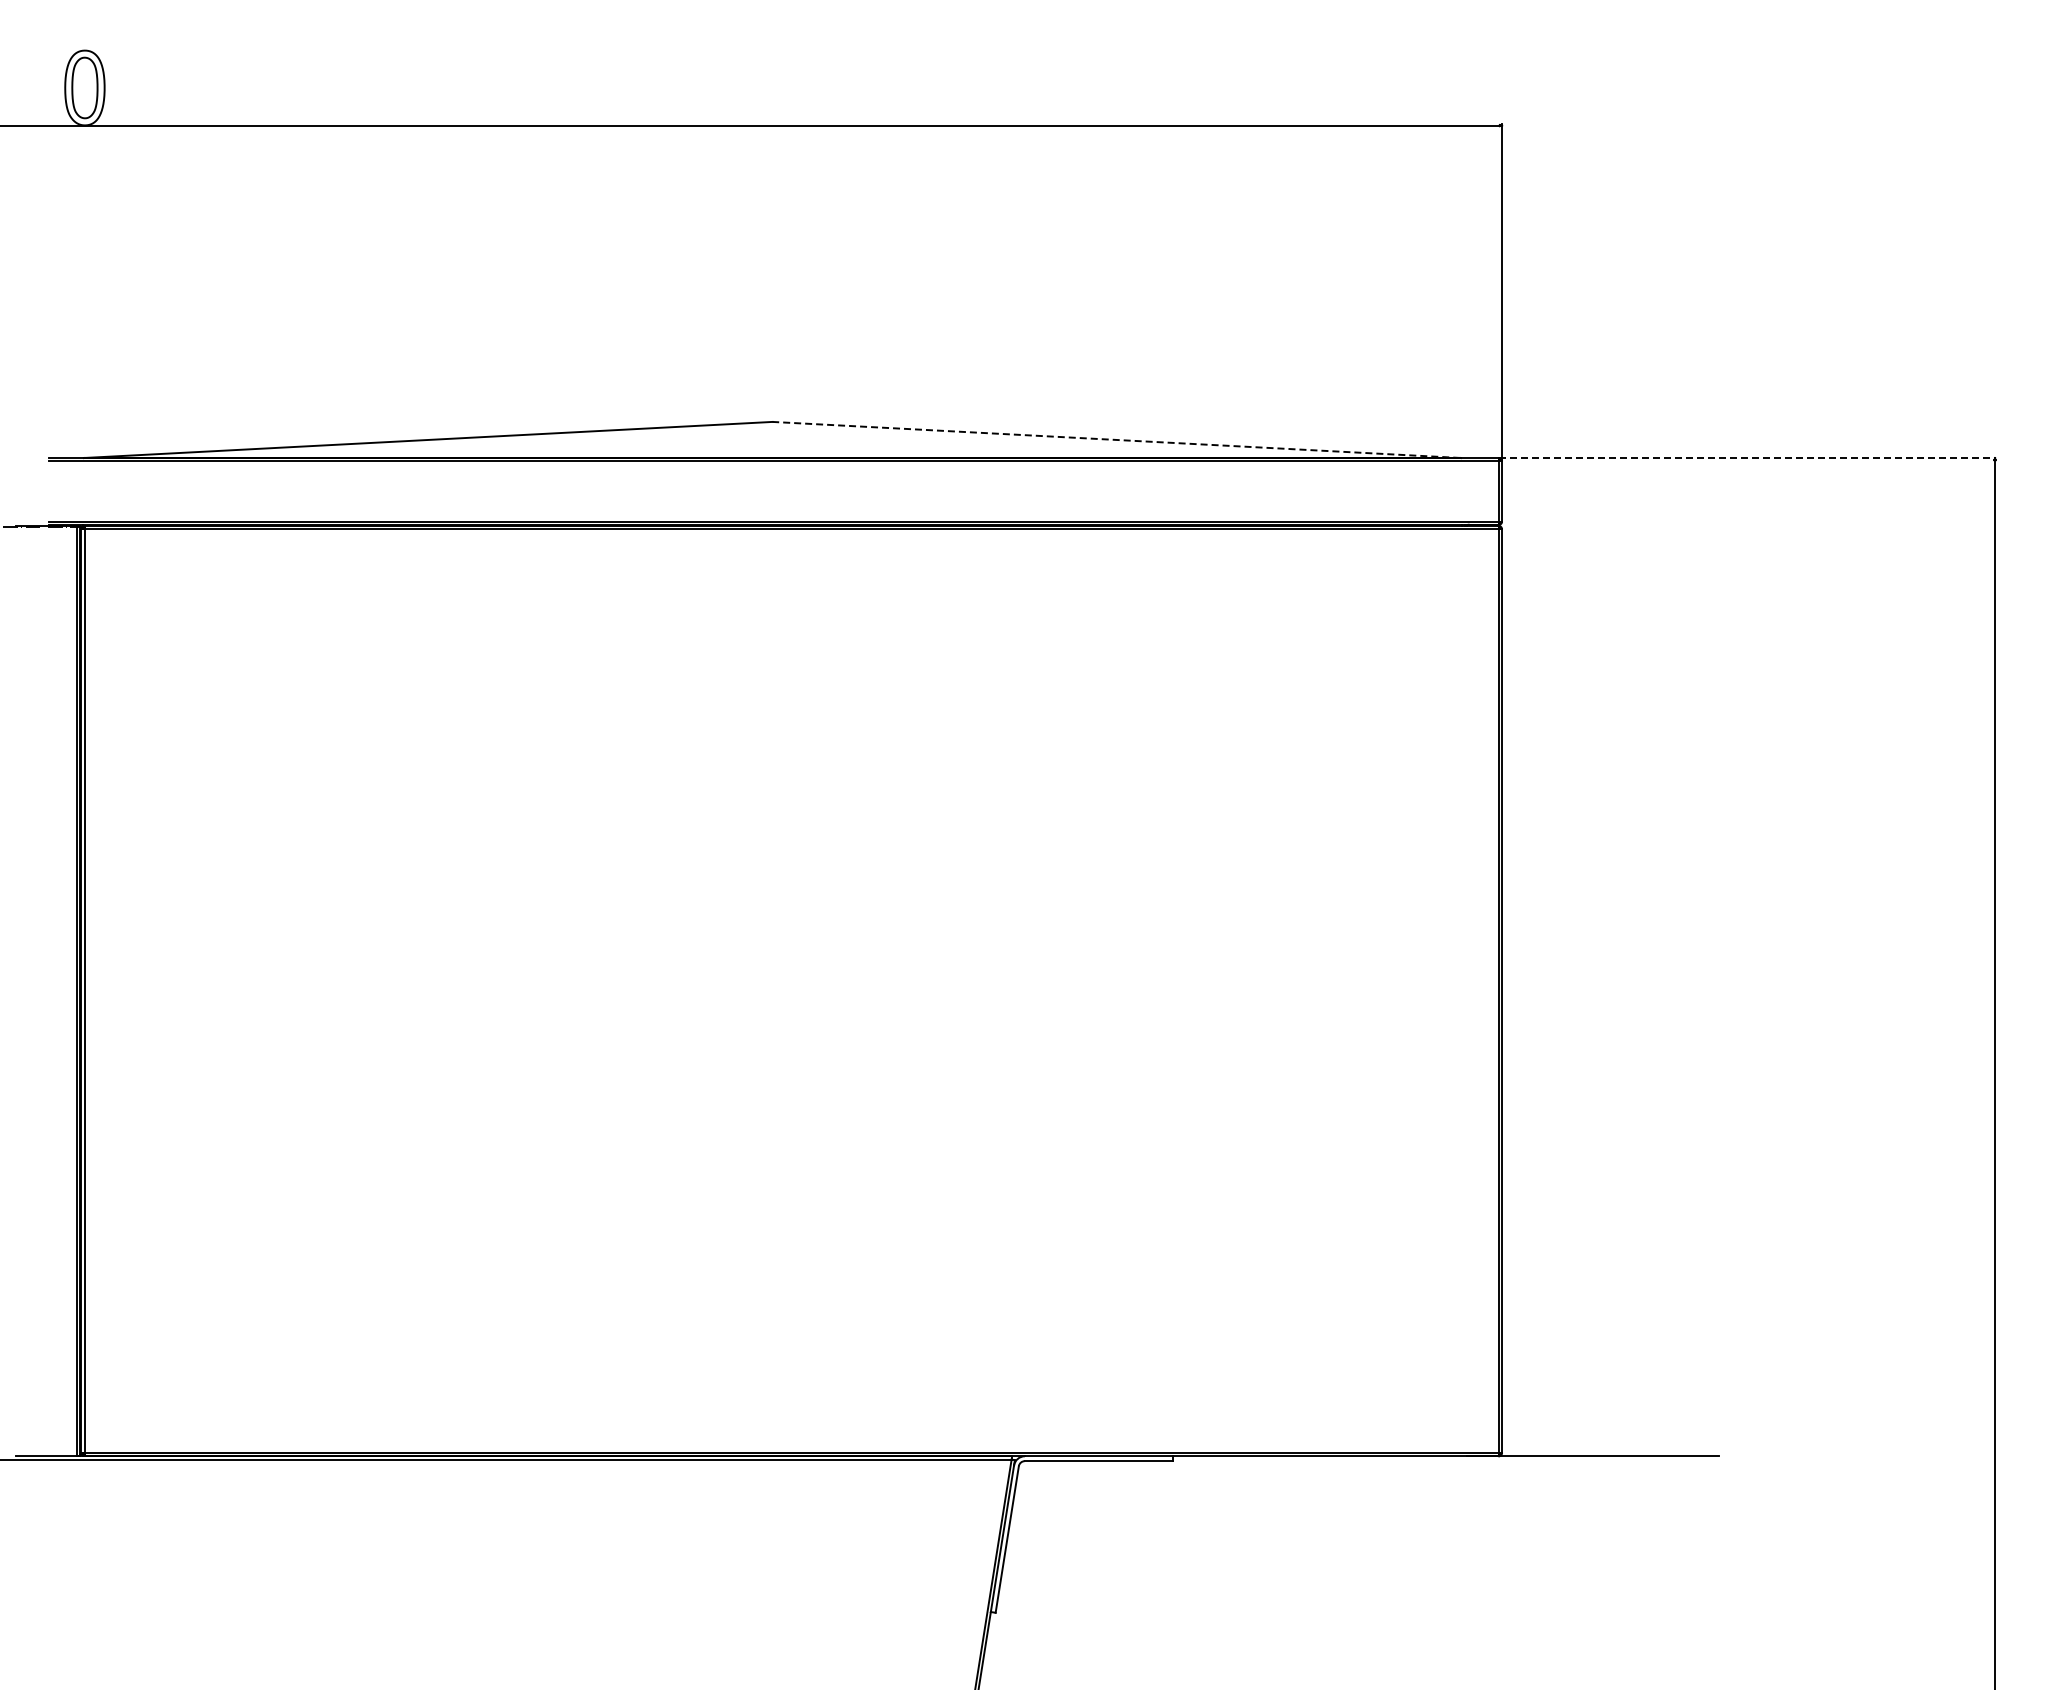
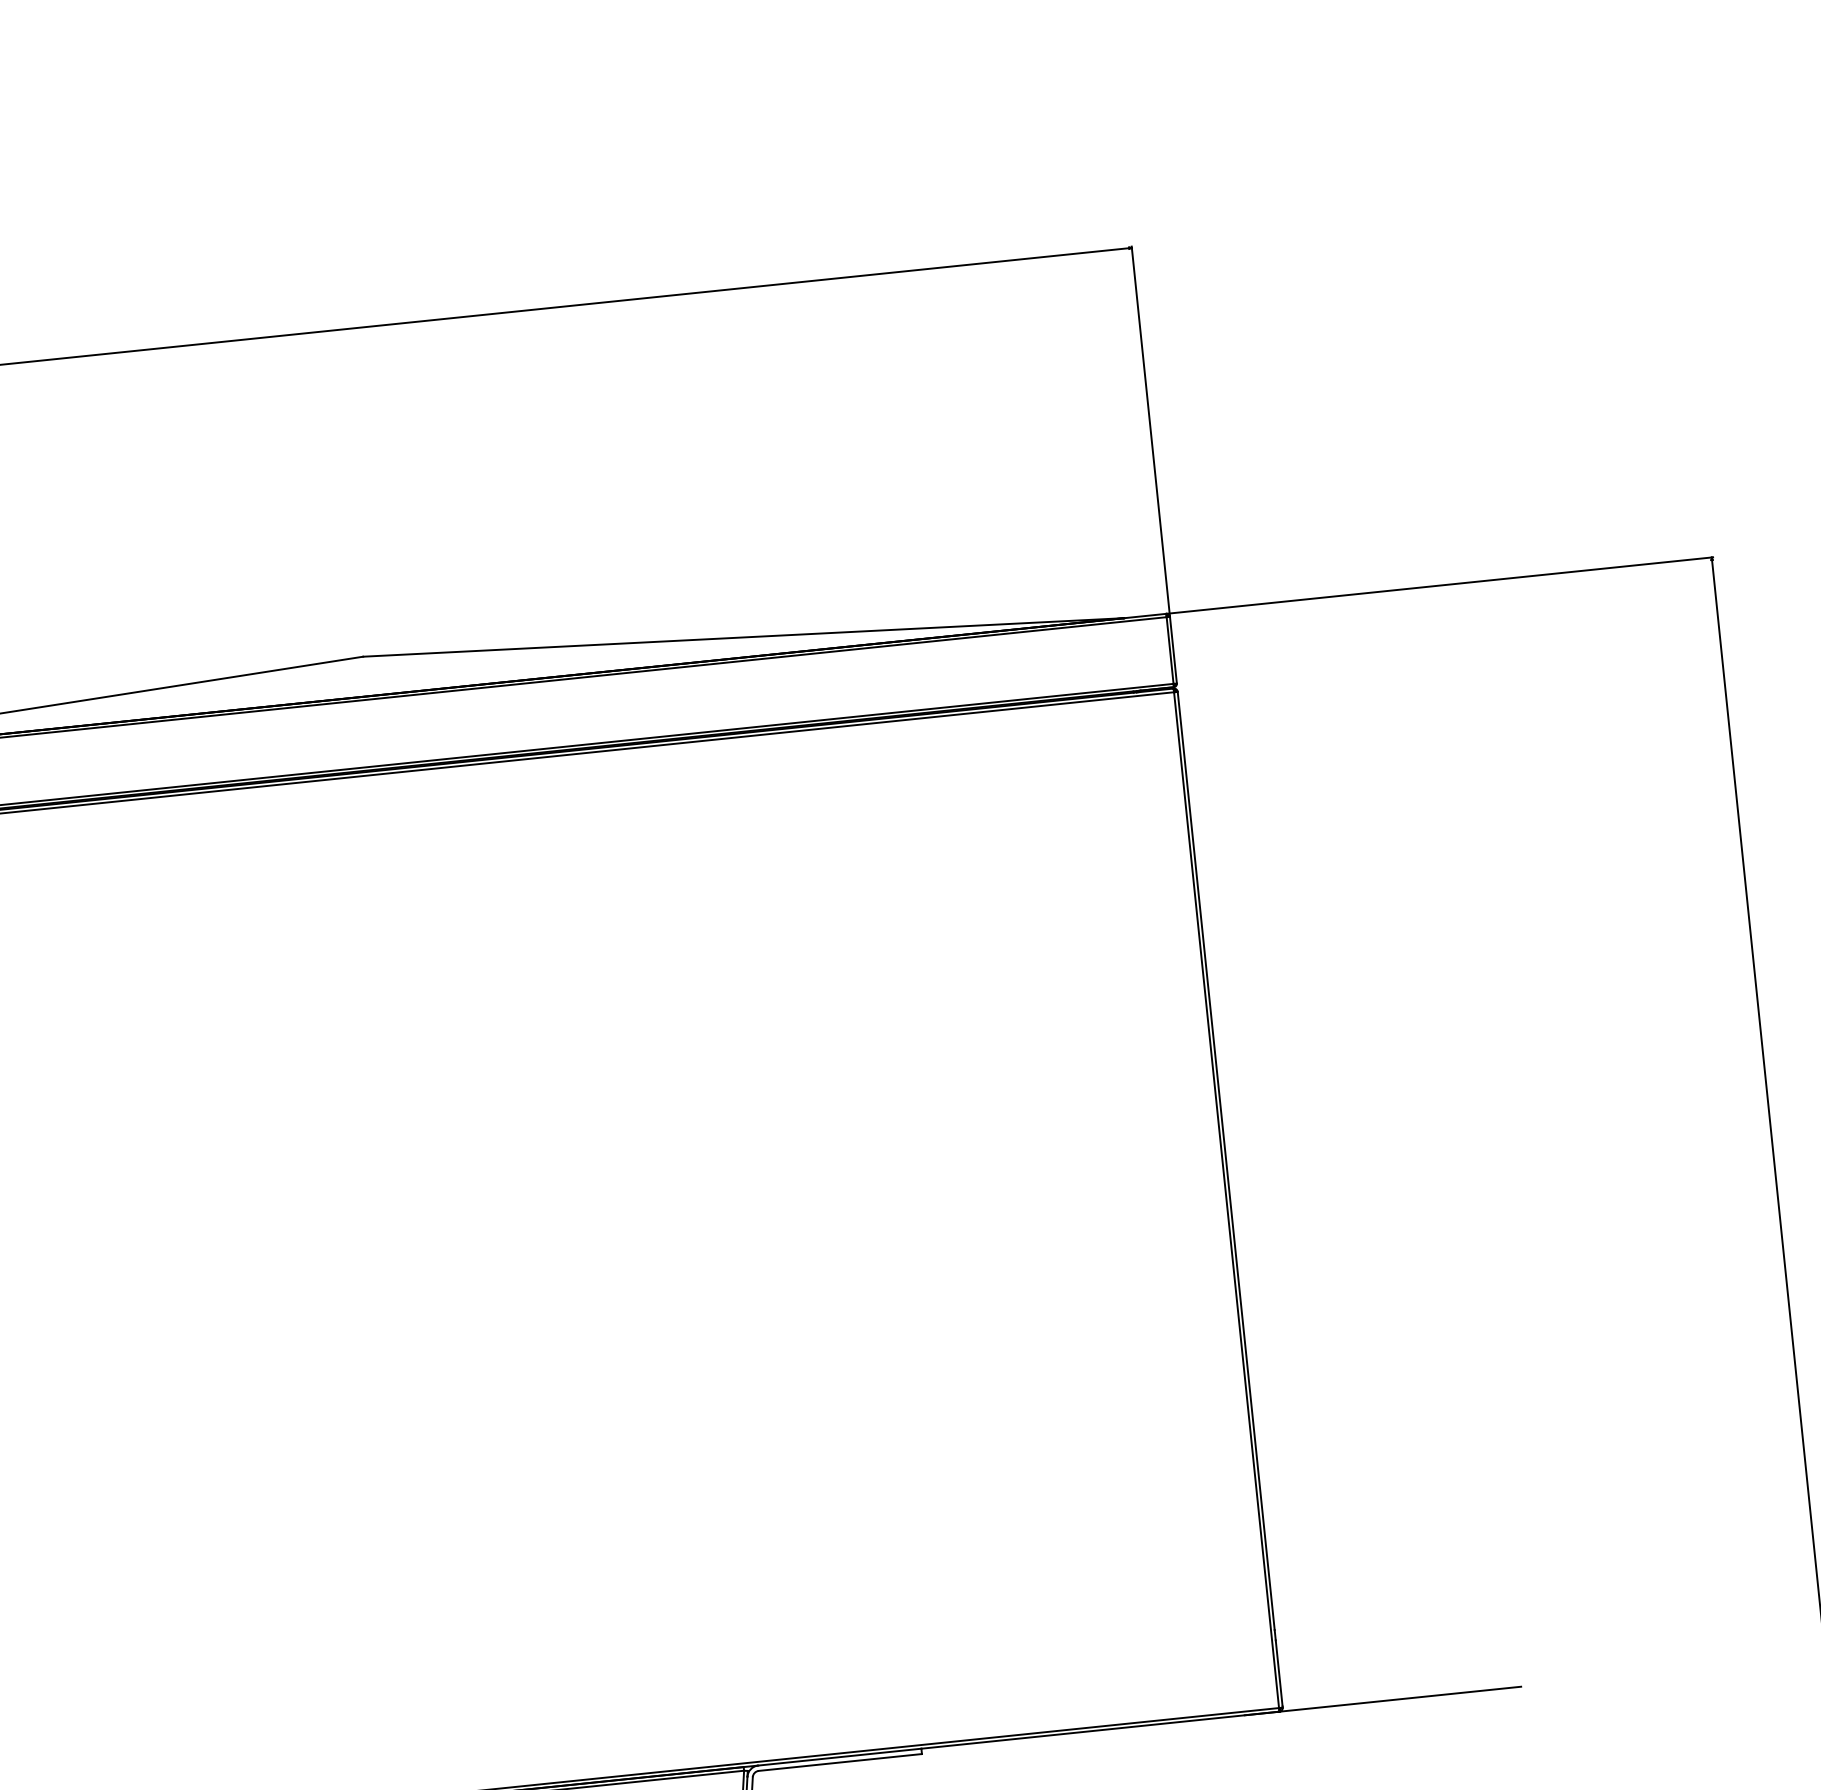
line: (1115, 439) -> (742, 637), dashed -> solid
line: (1747, 458) -> (1439, 586), dashed -> solid

